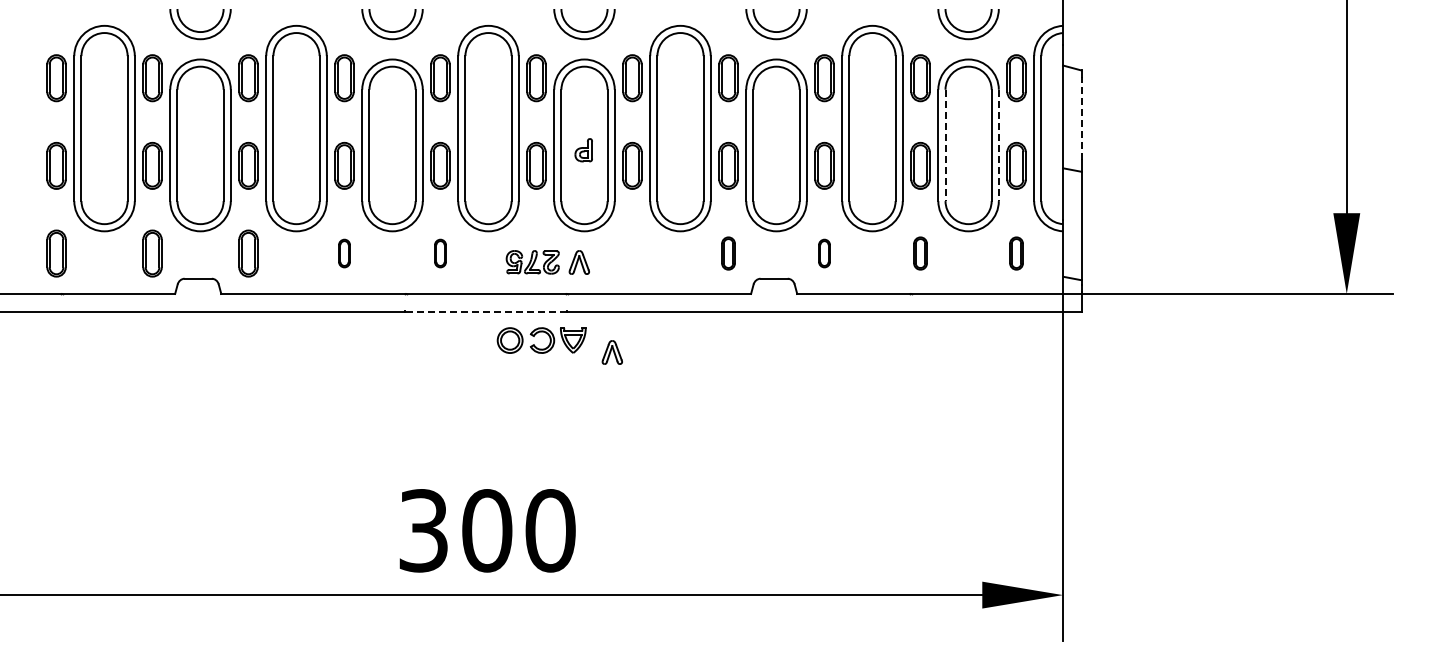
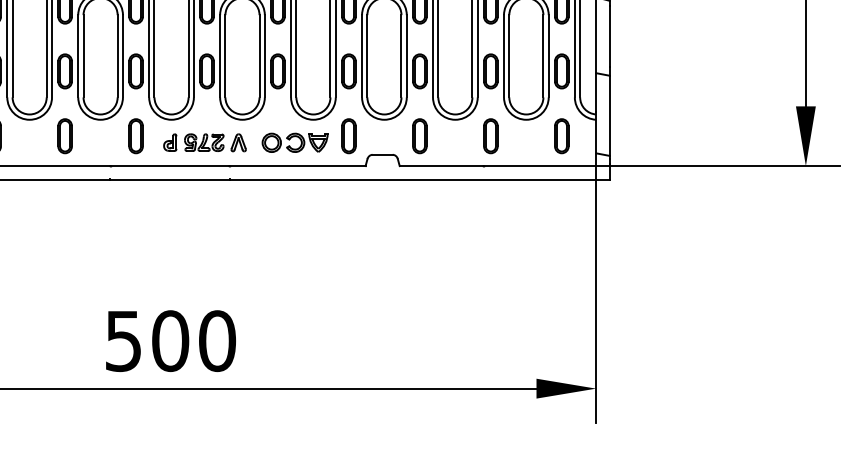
line: (1081, 118) -> (609, 36), dashed -> solid
line: (945, 145) -> (509, 56), dashed -> solid
line: (998, 145) -> (548, 56), dashed -> solid
part: (583, 150) -> (170, 142), moved
part: (344, 253) -> (65, 136), size x1.67
part: (440, 253) -> (136, 136), size x1.67
part: (728, 253) -> (348, 136), size x1.43
part: (824, 253) -> (419, 136), size x1.67
part: (920, 253) -> (490, 136), size x1.43
part: (1016, 253) -> (561, 136), size x1.43
line: (486, 312) -> (170, 179), dashed -> solid
part: (538, 333) -> (292, 137), moved
part: (611, 352) -> (262, 209), removed
text: (423, 530) -> (123, 340), 300 -> 500

